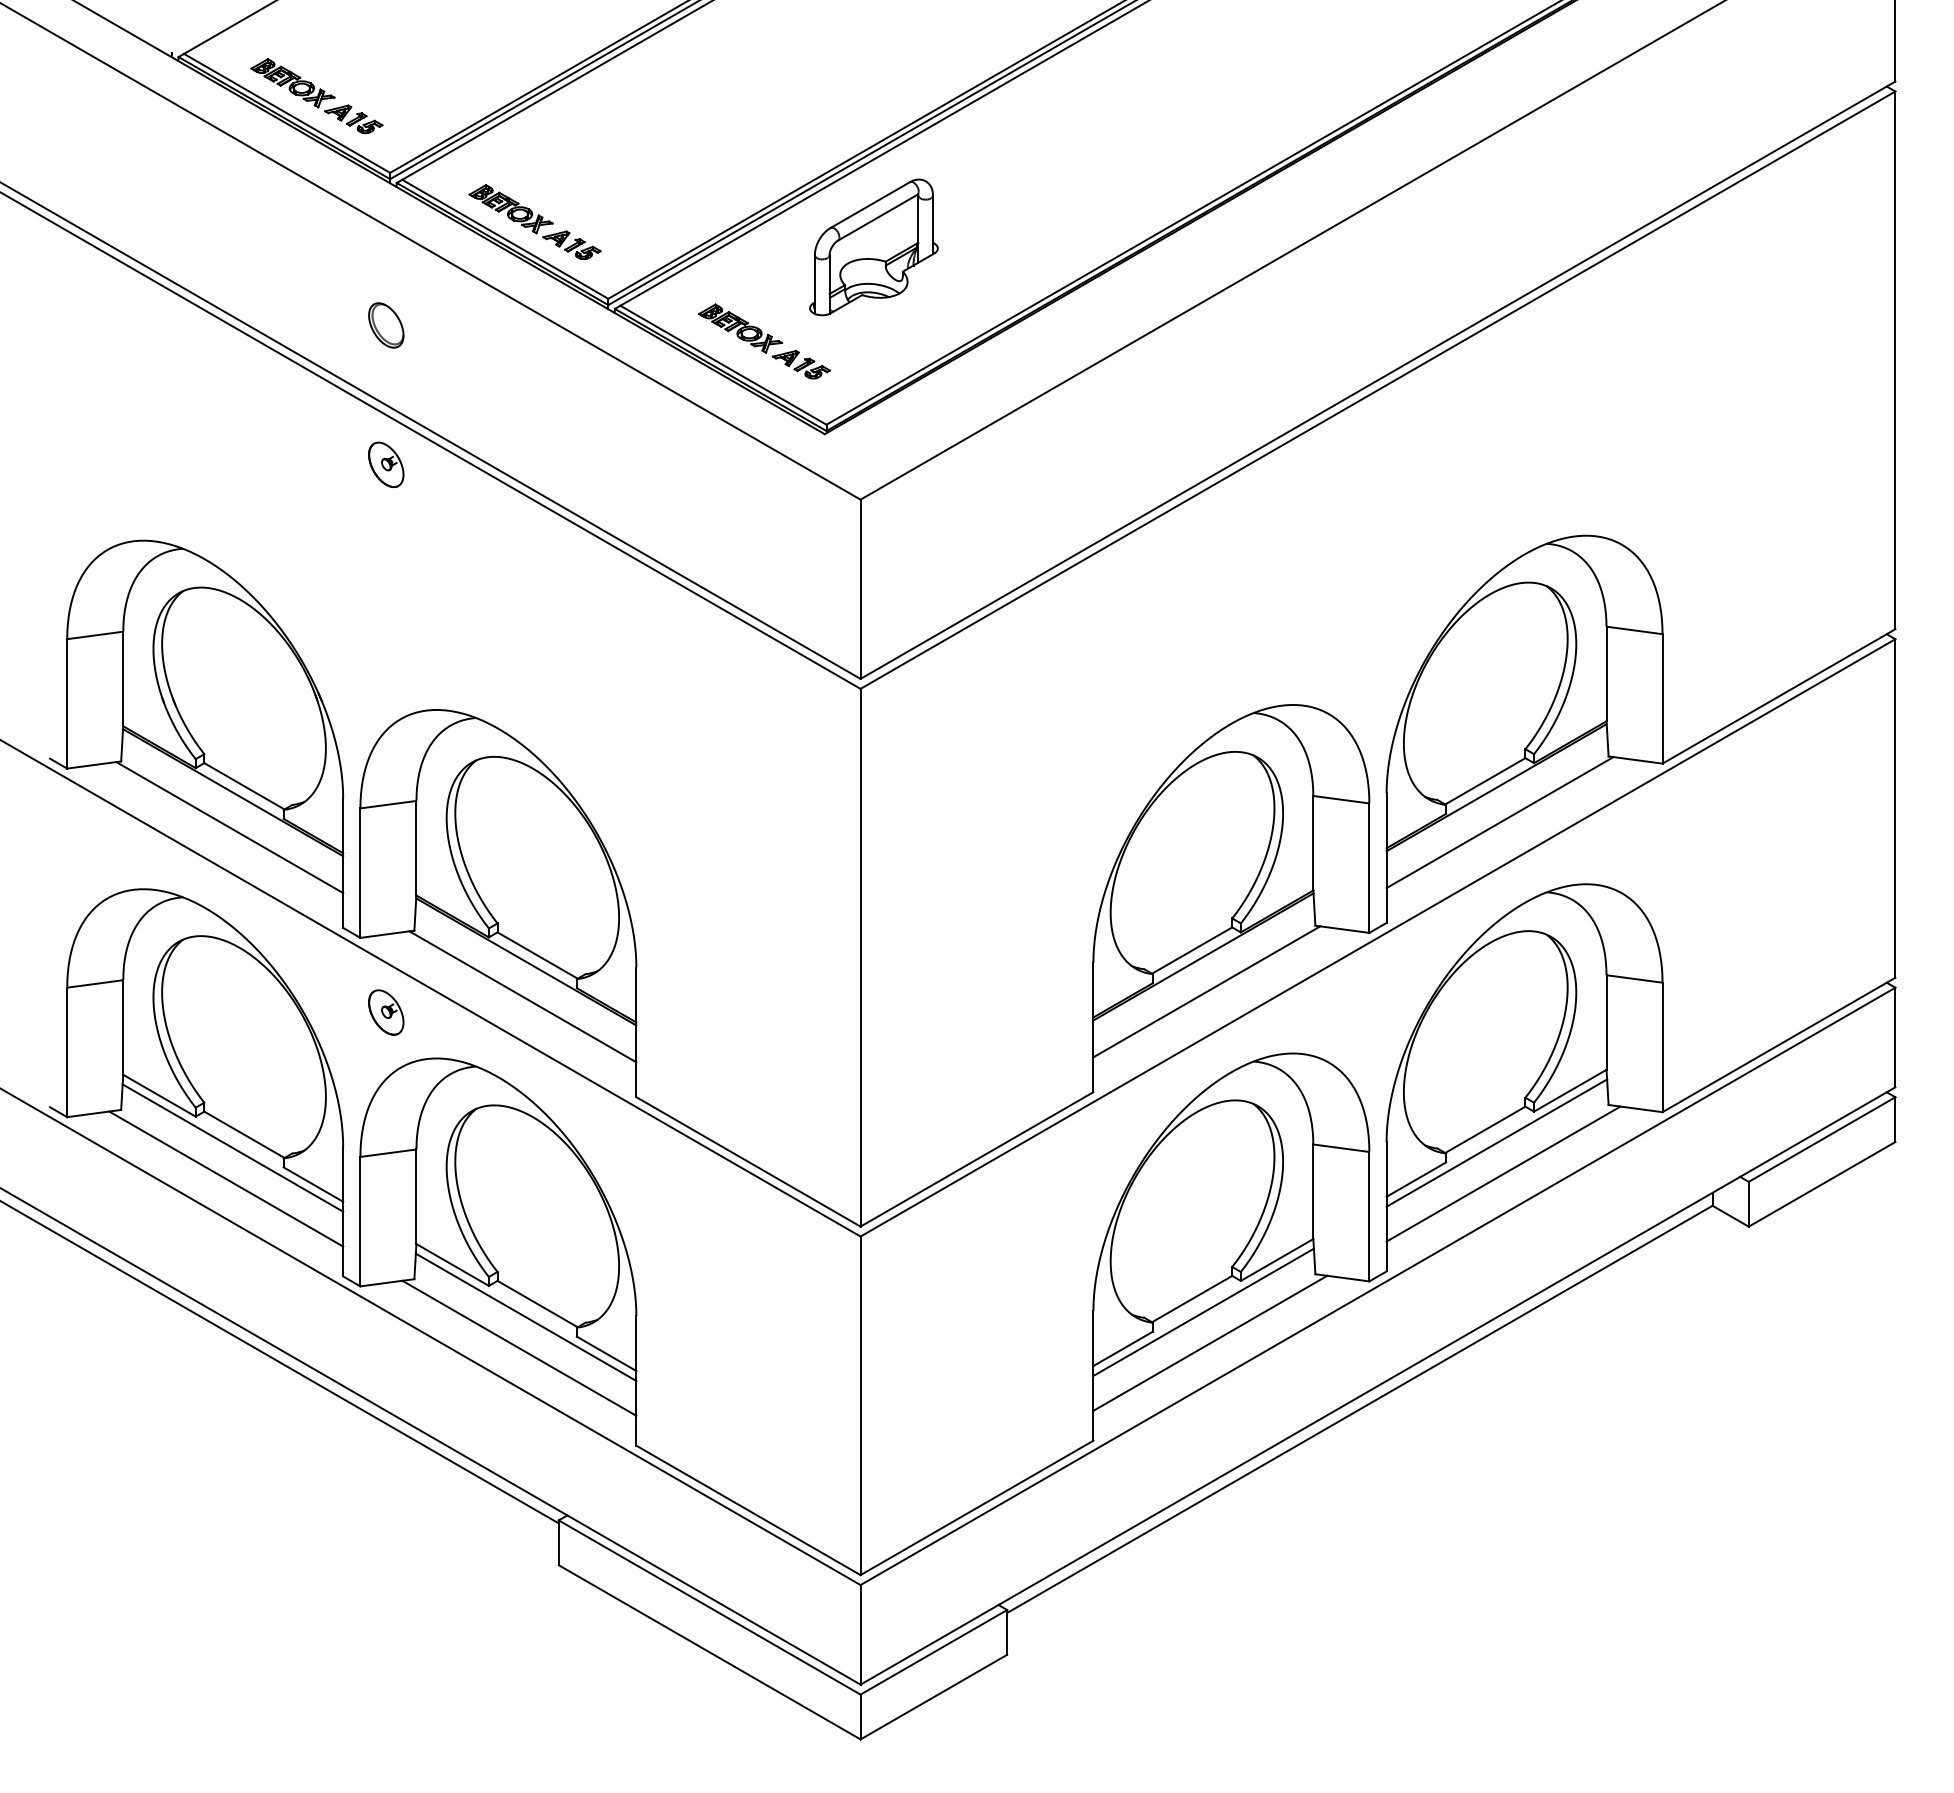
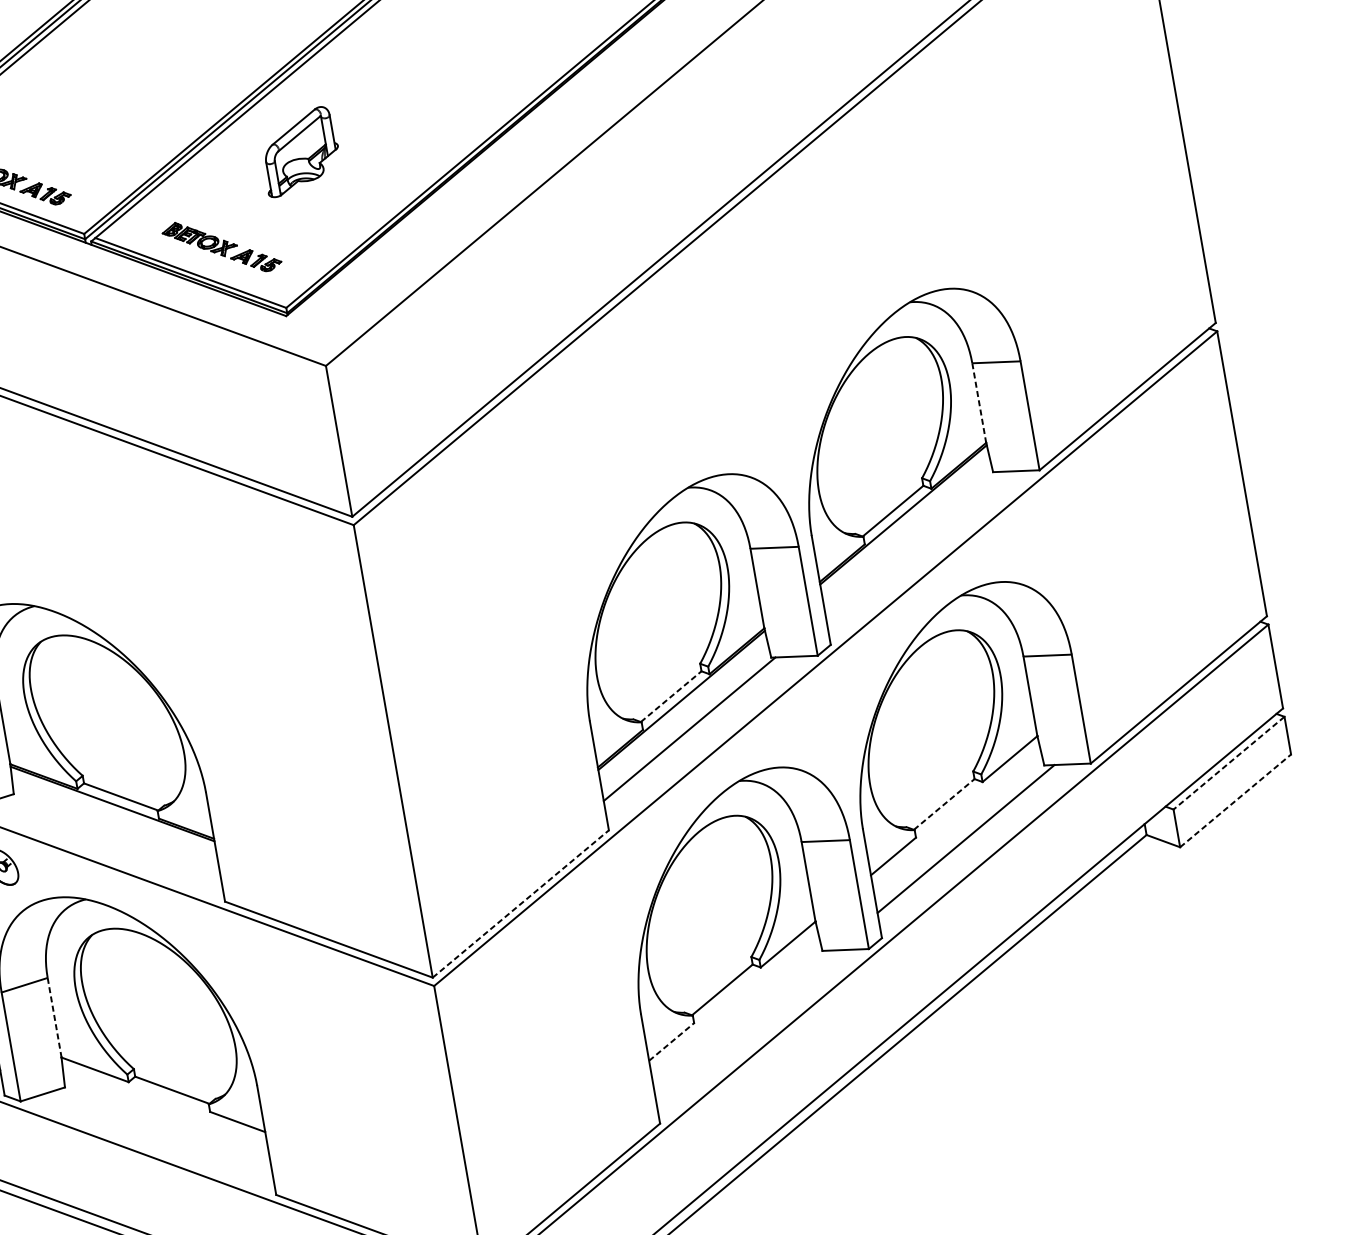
part: (873, 247) -> (299, 151), size x0.7
line: (1606, 674) -> (979, 403), solid -> dashed
line: (1499, 822) -> (911, 543), removed
line: (1192, 950) -> (671, 696), solid -> dashed
line: (522, 996) -> (114, 833), removed
line: (1485, 1129) -> (944, 804), solid -> dashed
line: (1822, 1139) -> (1229, 763), solid -> dashed
line: (1496, 1142) -> (955, 813), removed
line: (977, 1159) -> (521, 904), solid -> dashed
line: (1822, 1184) -> (1235, 800), solid -> dashed
line: (416, 1197) -> (54, 1018), solid -> dashed
line: (1203, 1312) -> (733, 999), removed
line: (525, 1316) -> (163, 1102), removed
line: (1210, 1342) -> (744, 1023), removed
line: (519, 1347) -> (163, 1129), removed
line: (1123, 1348) -> (671, 1041), solid -> dashed

